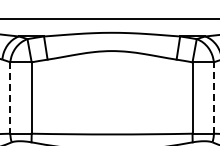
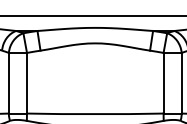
line: (10, 98) -> (9, 83), dashed -> solid
line: (213, 98) -> (181, 83), dashed -> solid

